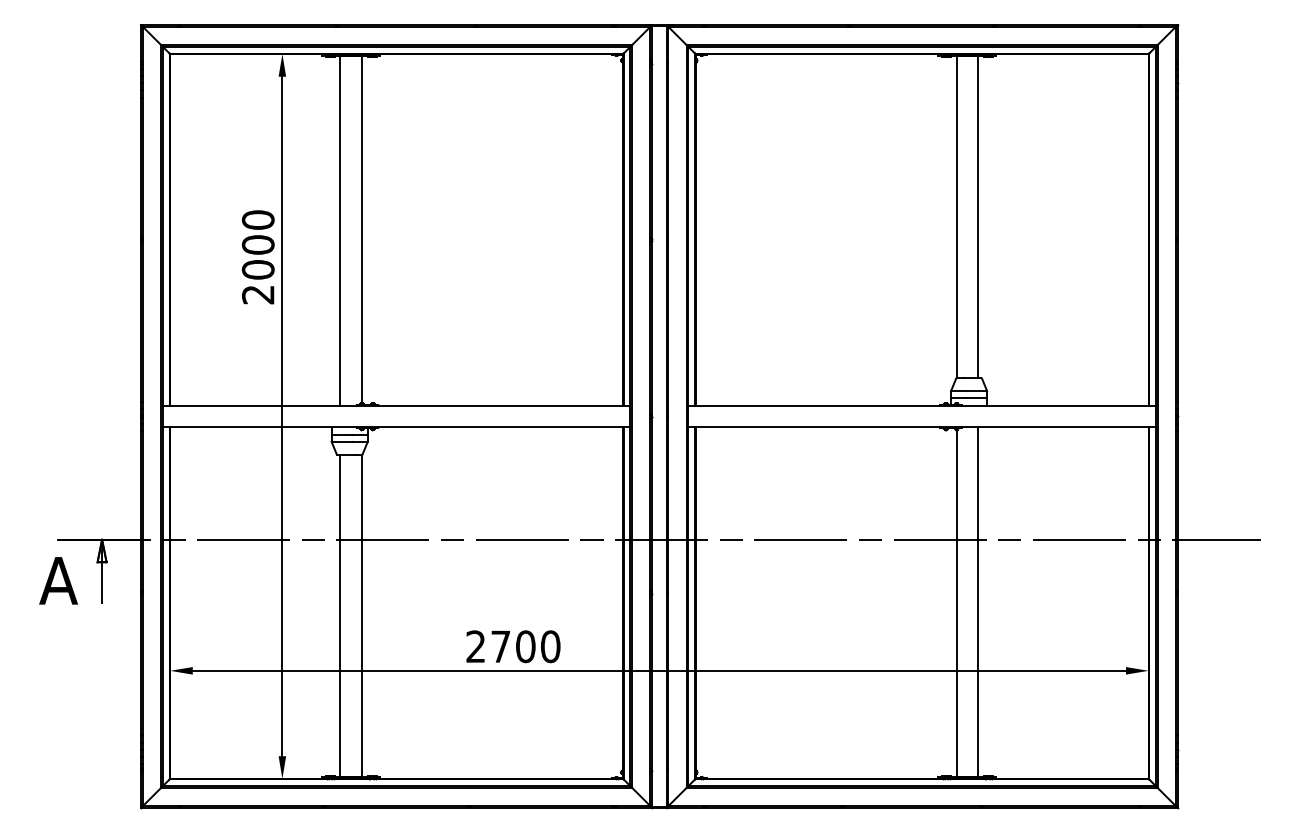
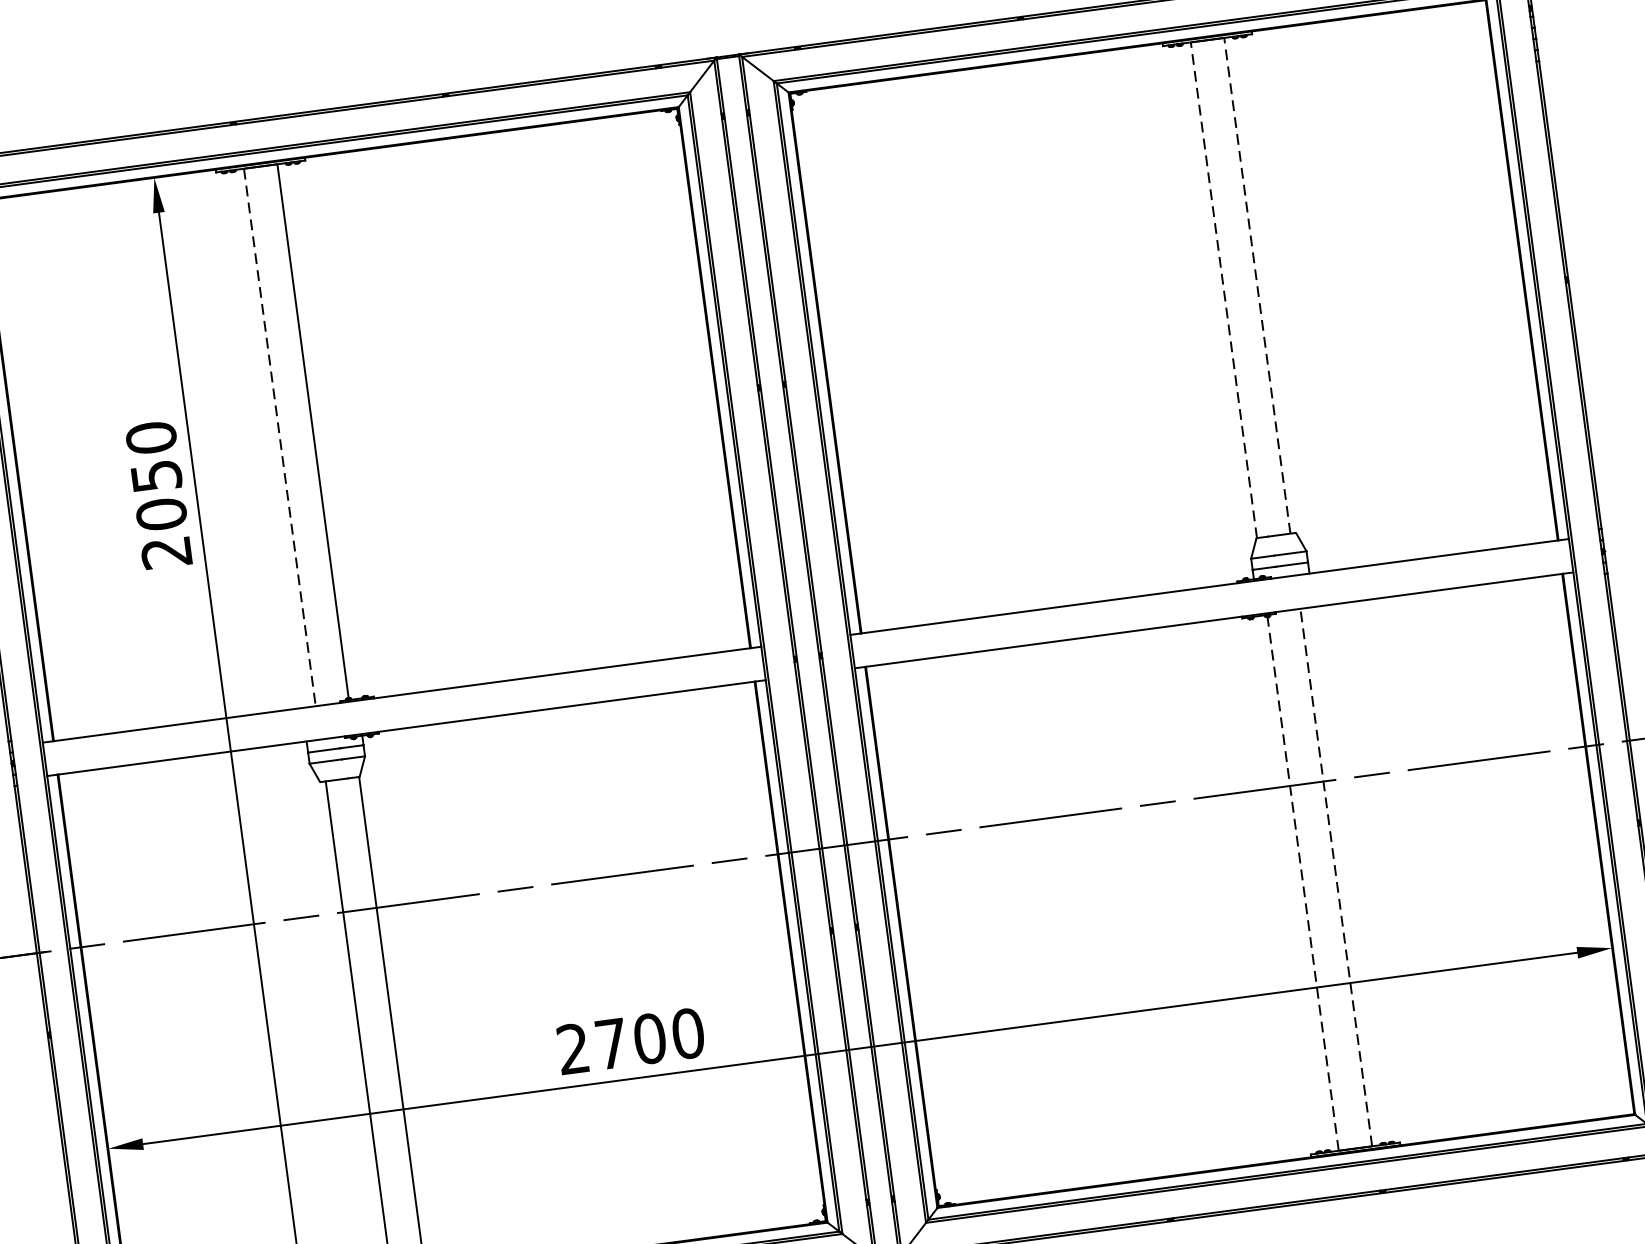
line: (956, 216) -> (1223, 289), solid -> dashed
line: (978, 216) -> (1257, 284), solid -> dashed
line: (340, 230) -> (279, 437), solid -> dashed
text: (258, 244) -> (156, 475), 2000 -> 2050
line: (978, 602) -> (1336, 877), solid -> dashed
line: (956, 603) -> (1303, 884), solid -> dashed

